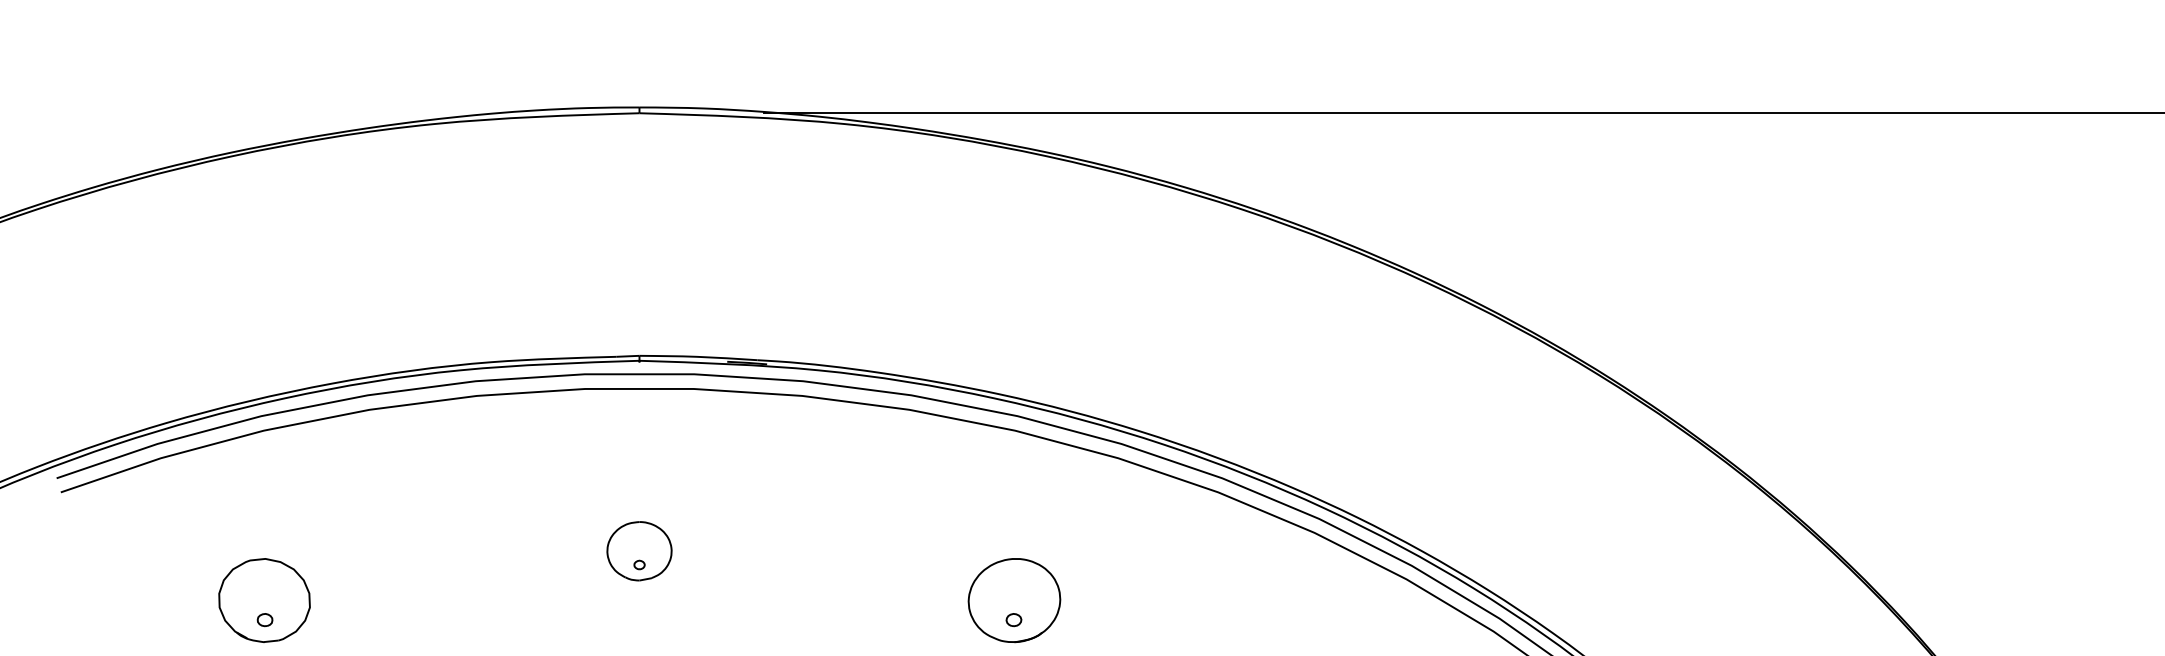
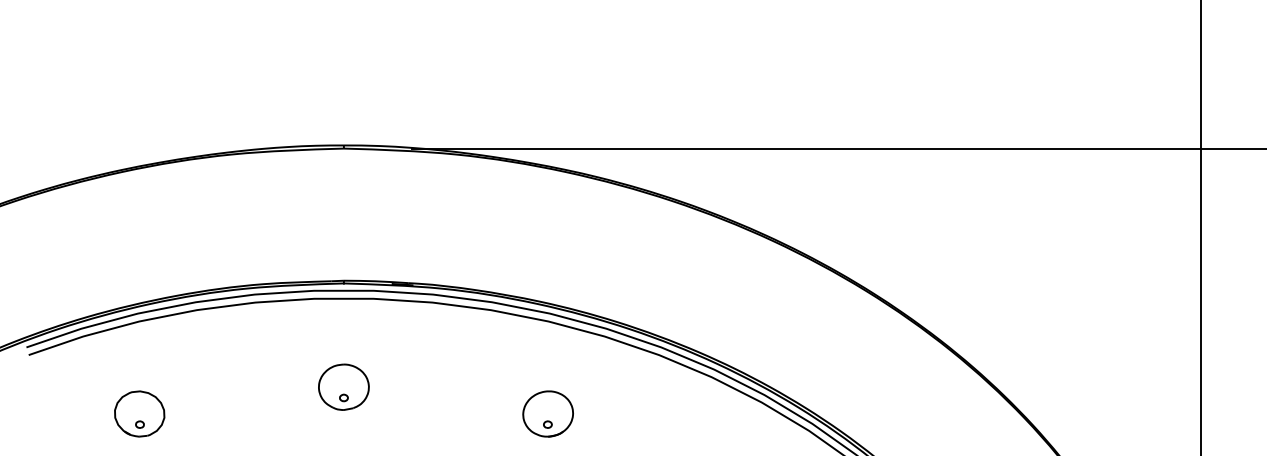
part: (638, 549) -> (343, 386), size x1.43

